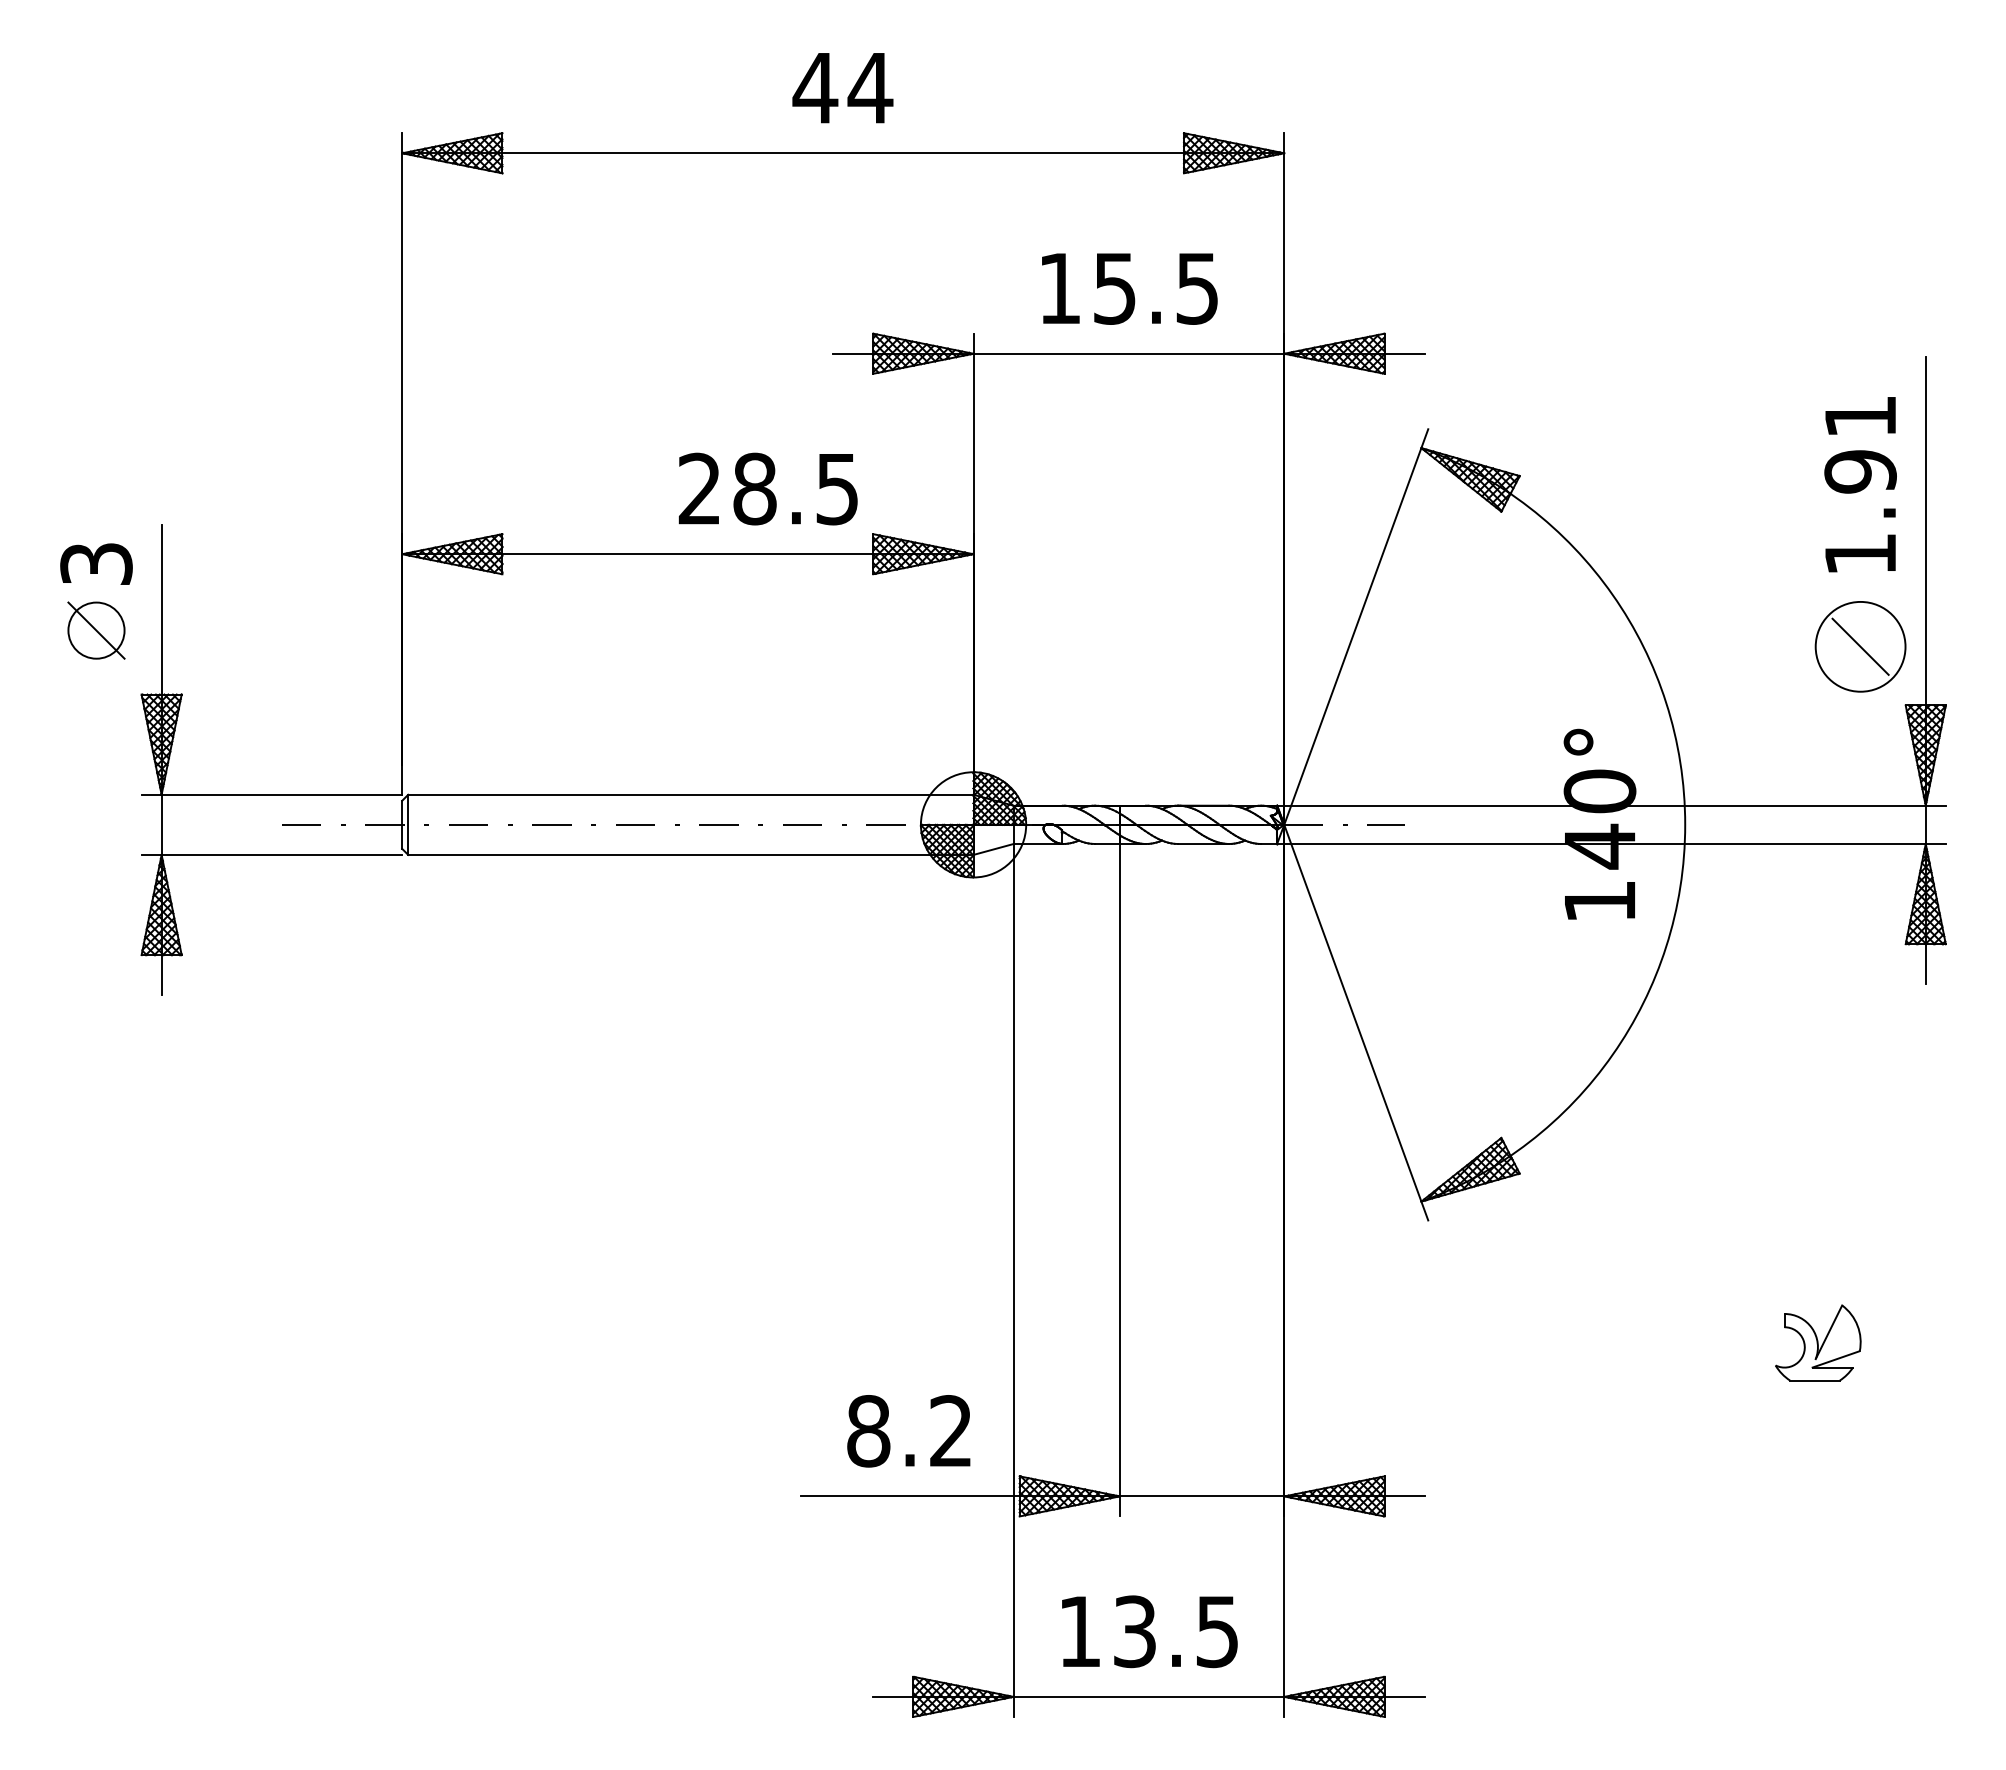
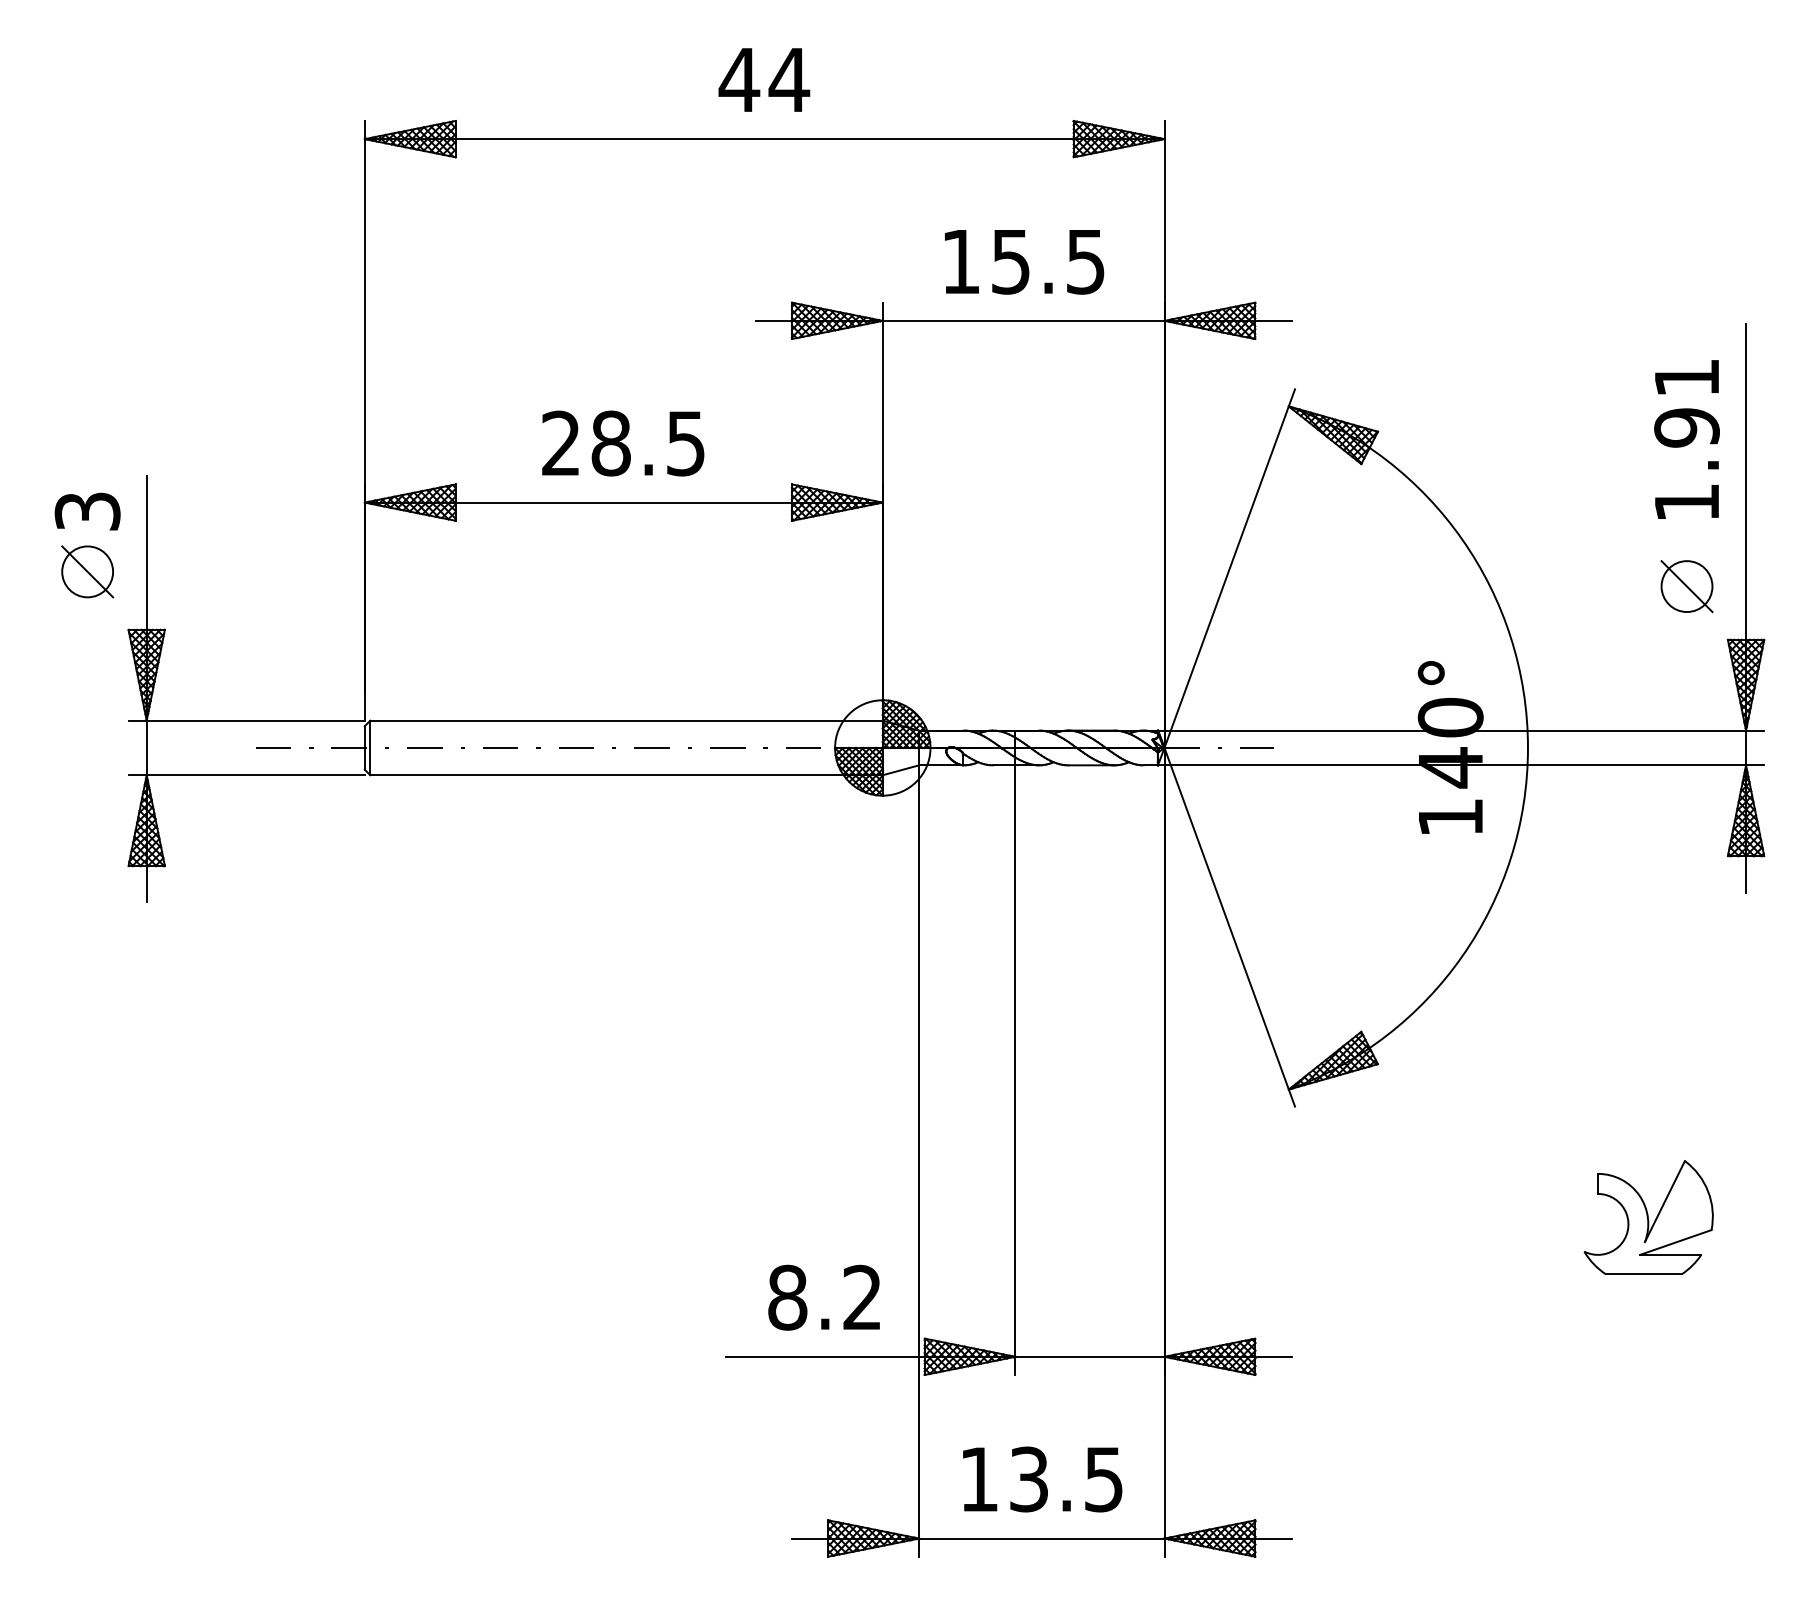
text: (767, 488) -> (622, 443), moved
circle: (1860, 646) -> (1686, 586), size x0.62
part: (1817, 1342) -> (1647, 1217), size x1.67

